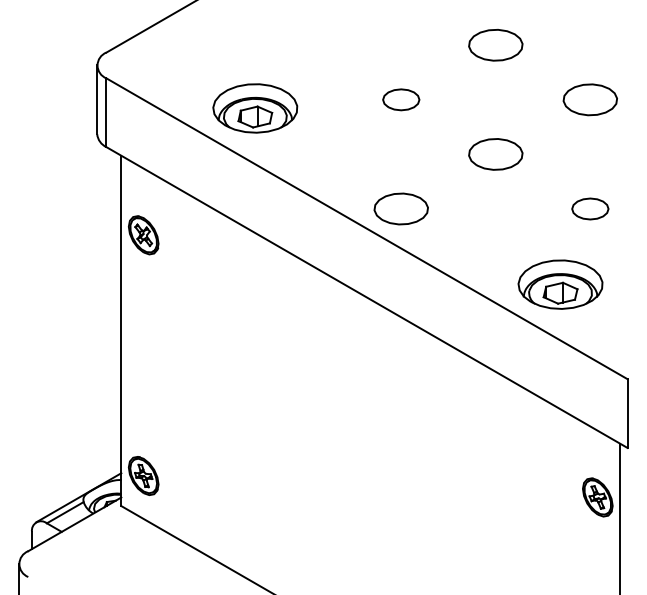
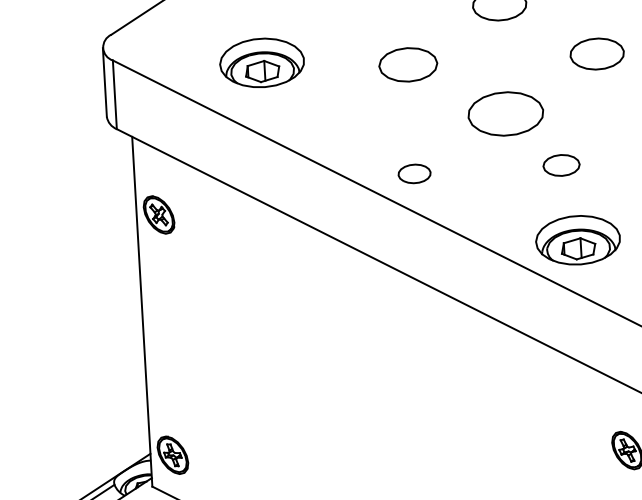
part: (401, 99) -> (408, 64), size x1.6
part: (255, 108) -> (262, 63), moved
part: (495, 154) -> (505, 114), size x1.4
part: (400, 208) -> (413, 173), size x0.6
part: (590, 208) -> (561, 164), moved

